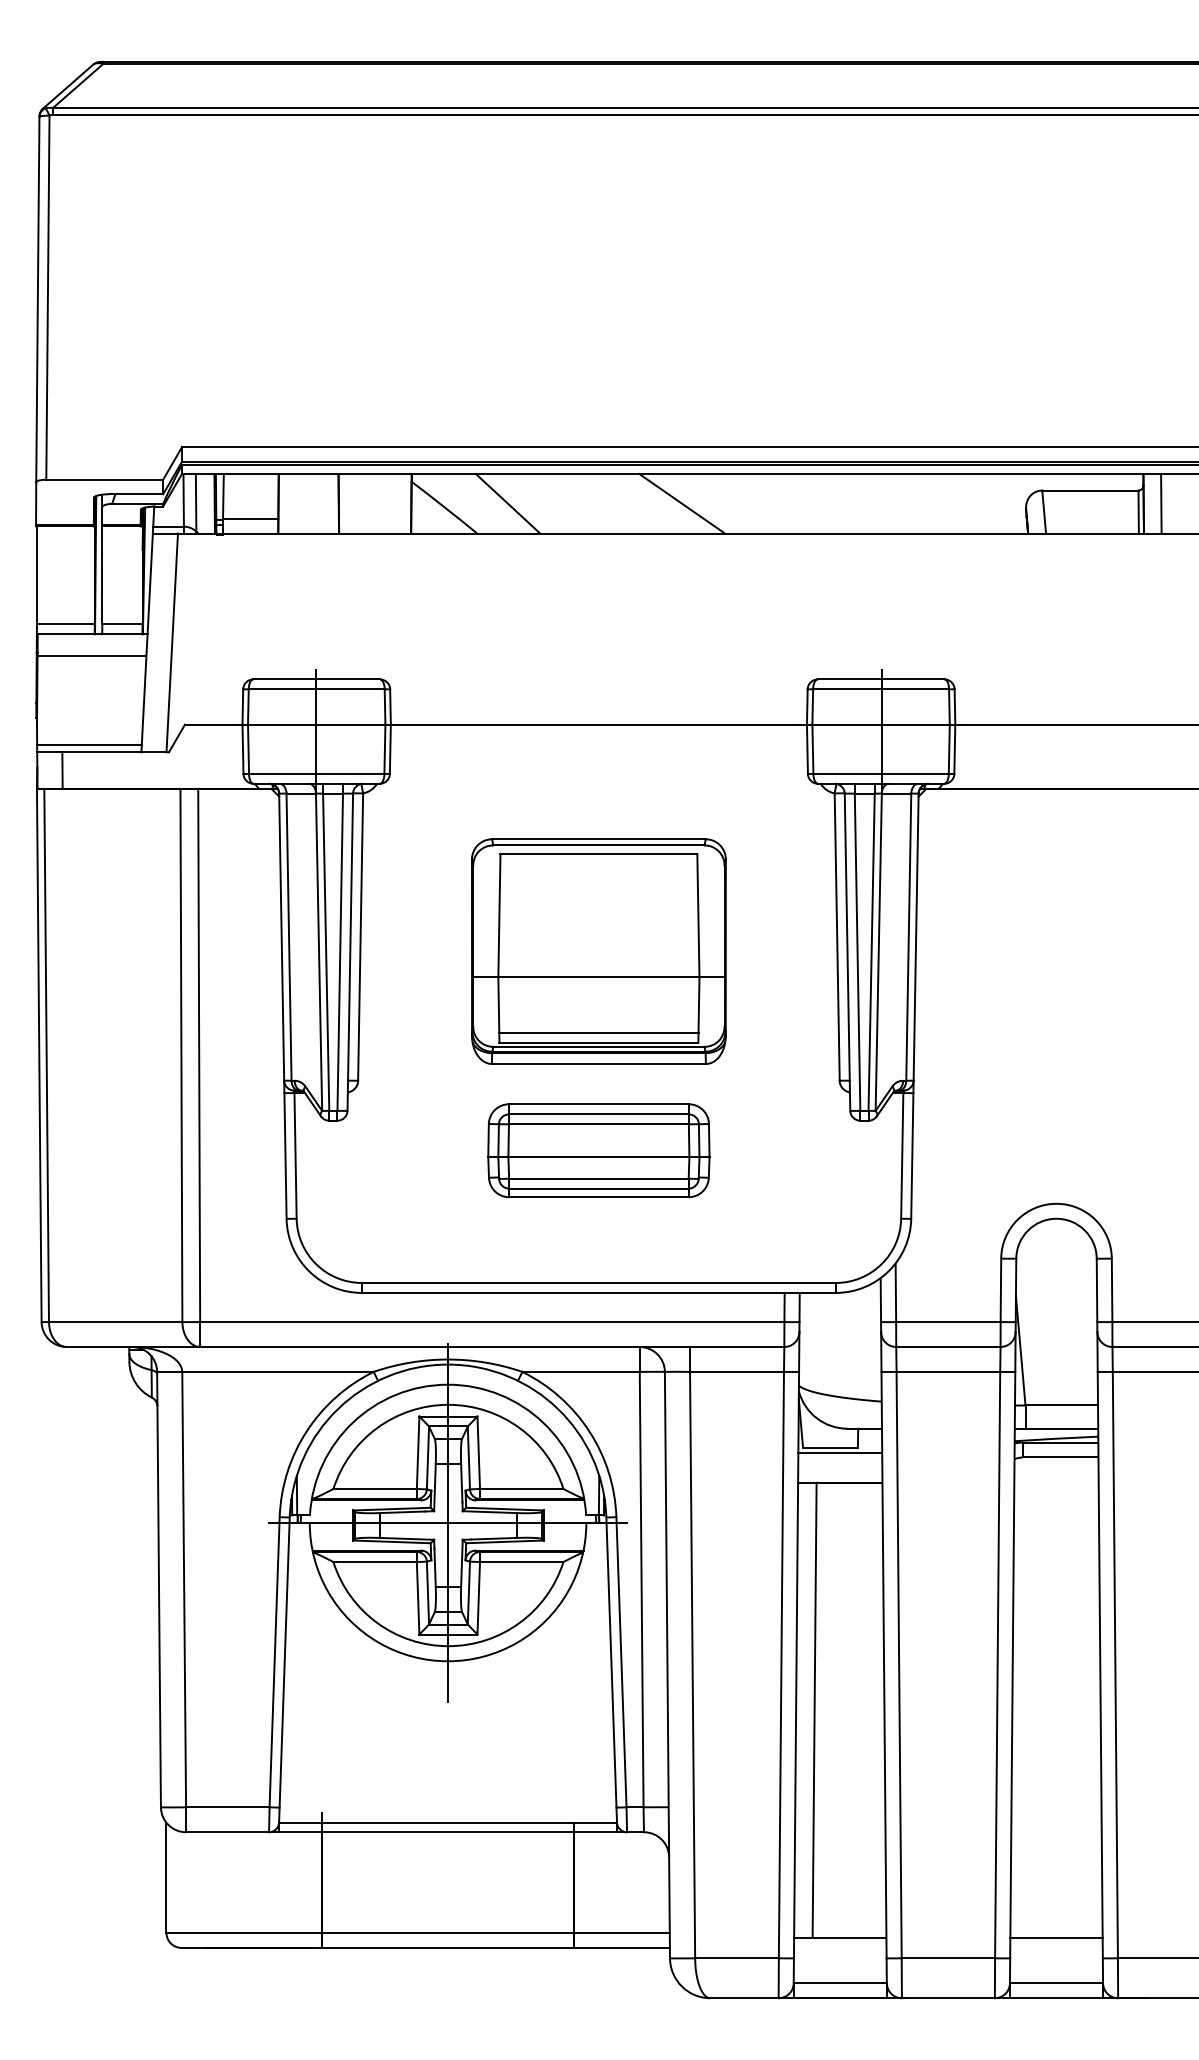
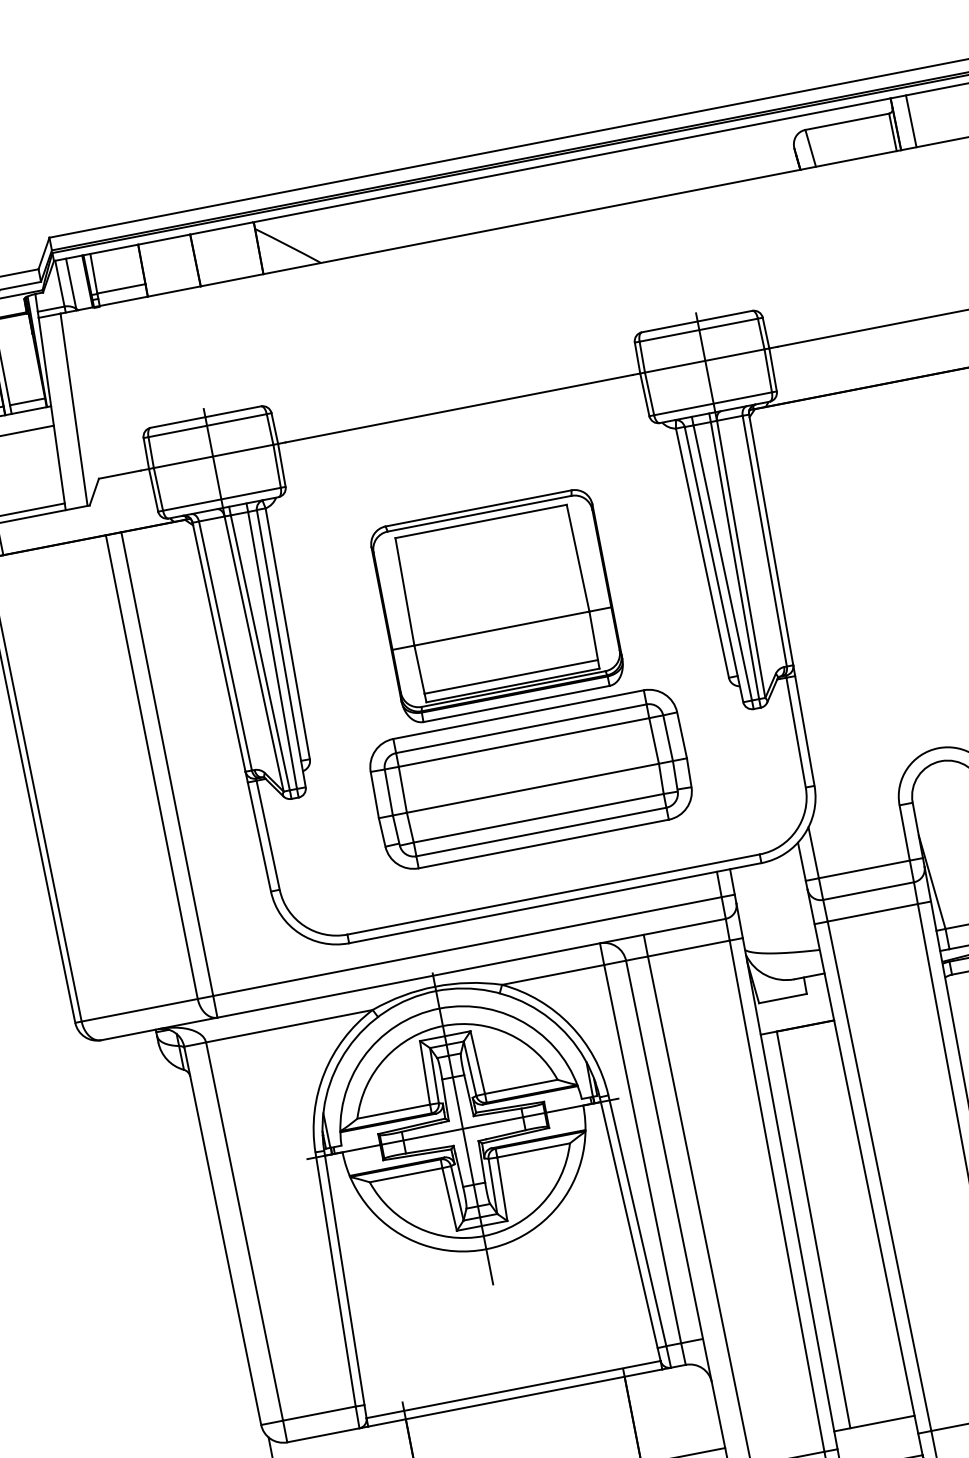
line: (507, 503) -> (342, 231), removed
line: (682, 503) -> (494, 202), removed
part: (598, 1150) -> (530, 779), size x1.6
line: (840, 1452) -> (792, 1001), removed

